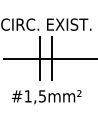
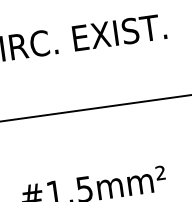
line: (39, 58) -> (67, 111), removed
line: (52, 58) -> (94, 107), removed

